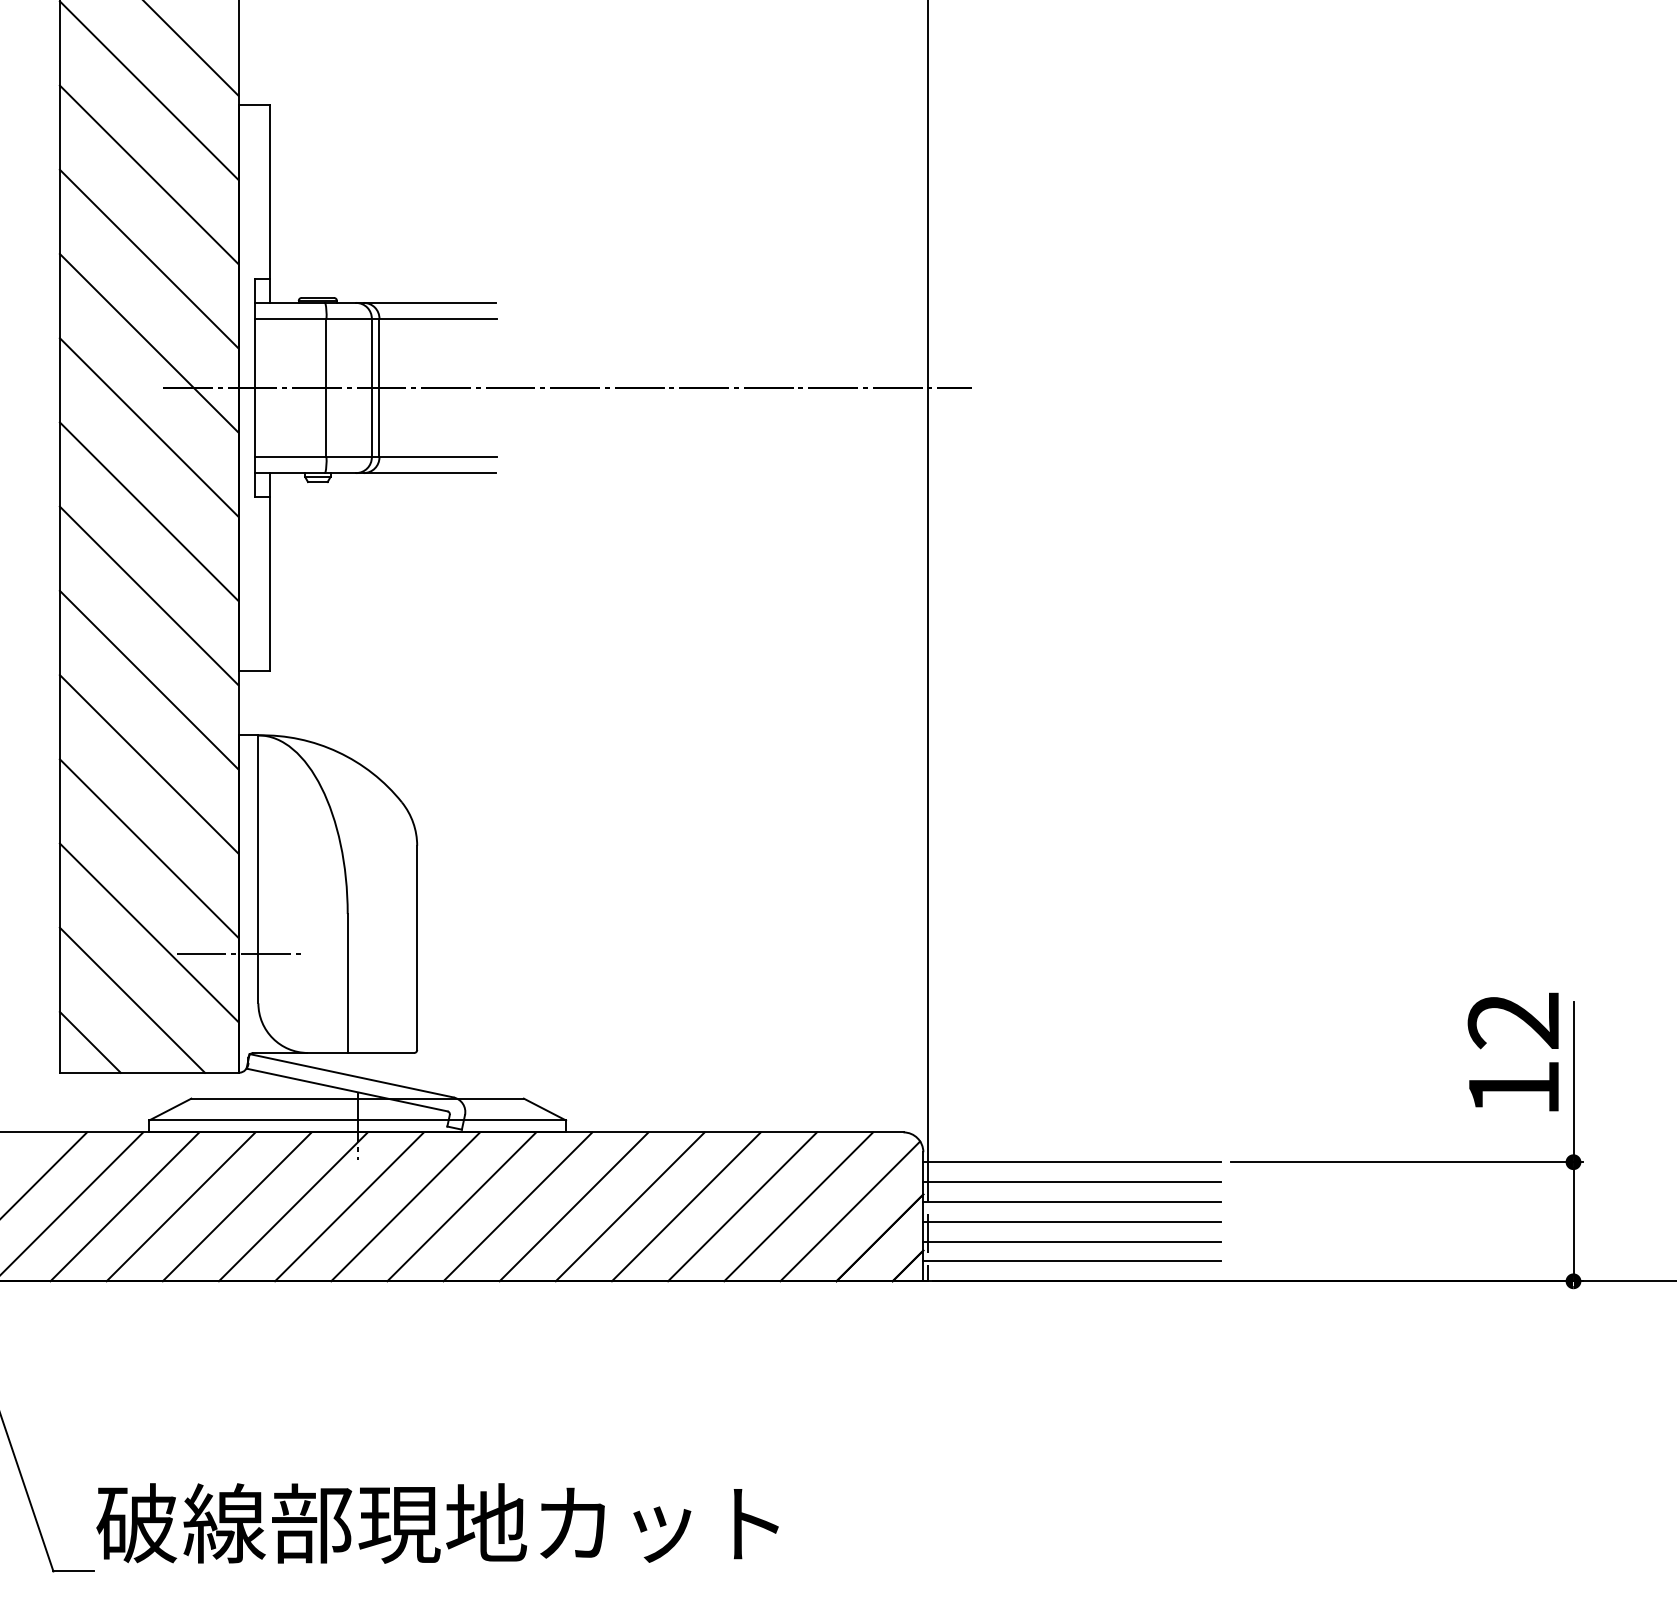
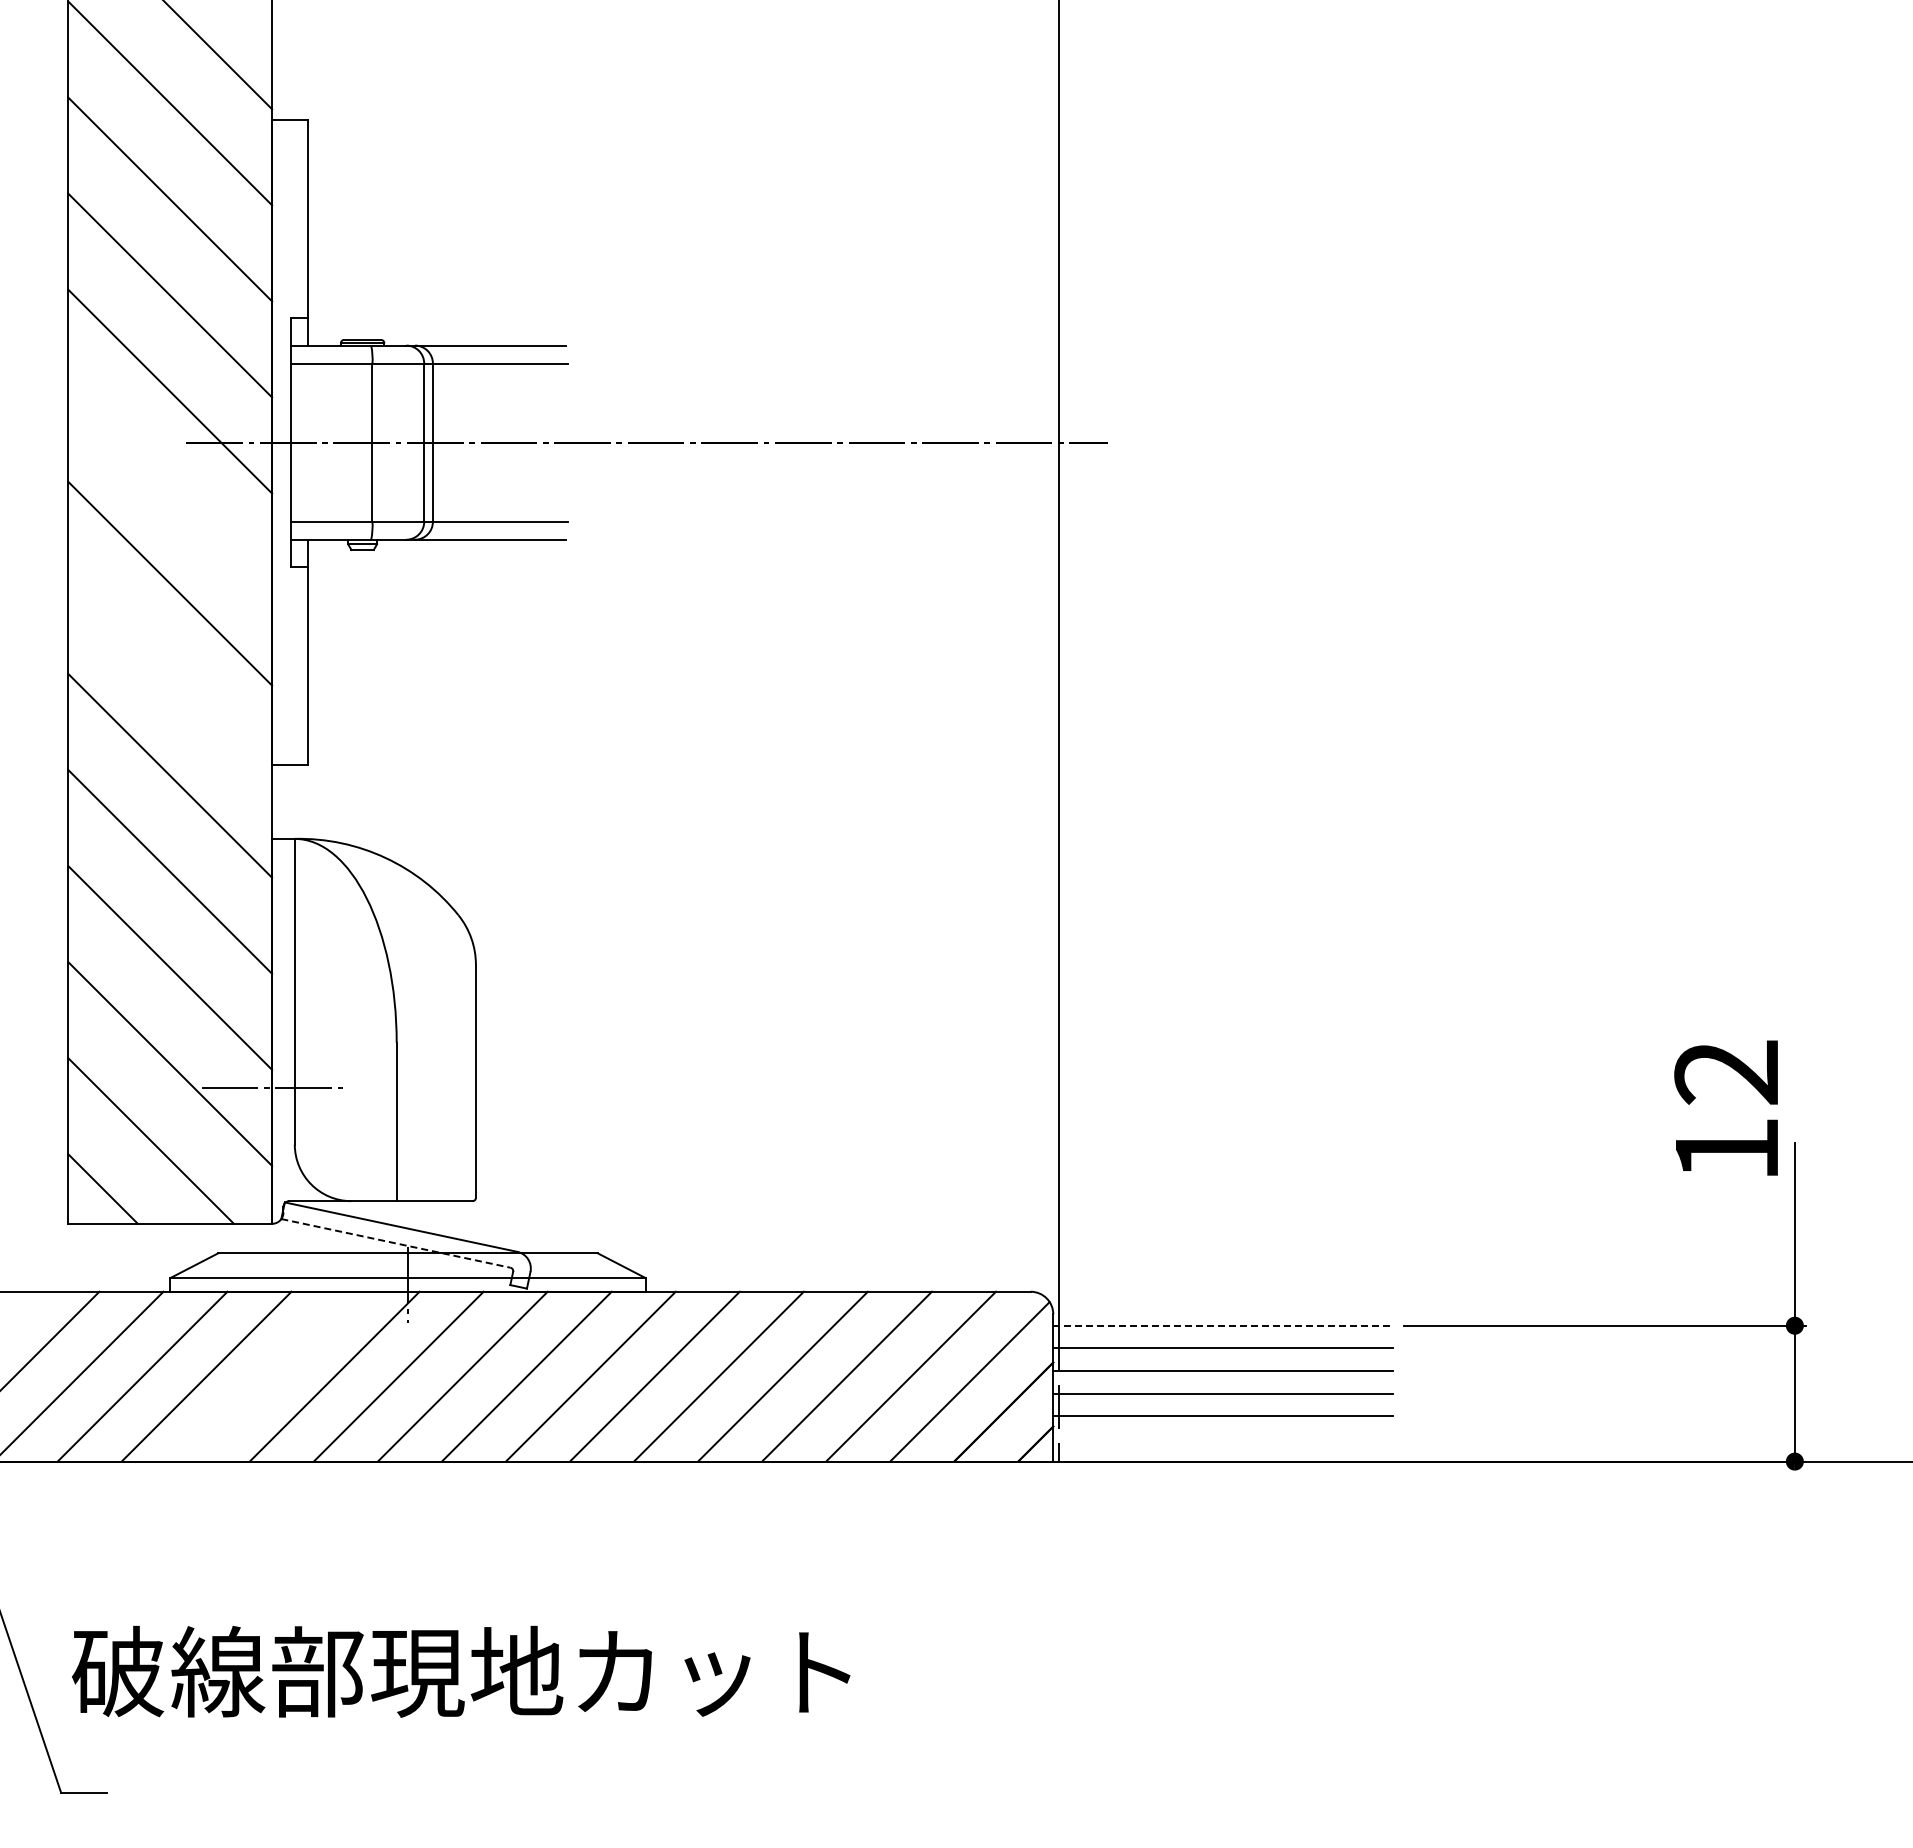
line: (149, 427) -> (170, 487), removed
line: (149, 595) -> (170, 679), removed
text: (1512, 1051) -> (1725, 1107), moved
line: (347, 1090) -> (396, 1243), solid -> dashed
line: (1072, 1161) -> (1223, 1325), solid -> dashed
line: (237, 1206) -> (270, 1376), removed
line: (1071, 1261) -> (1222, 1438), removed
text: (437, 1523) -> (461, 1671), moved

